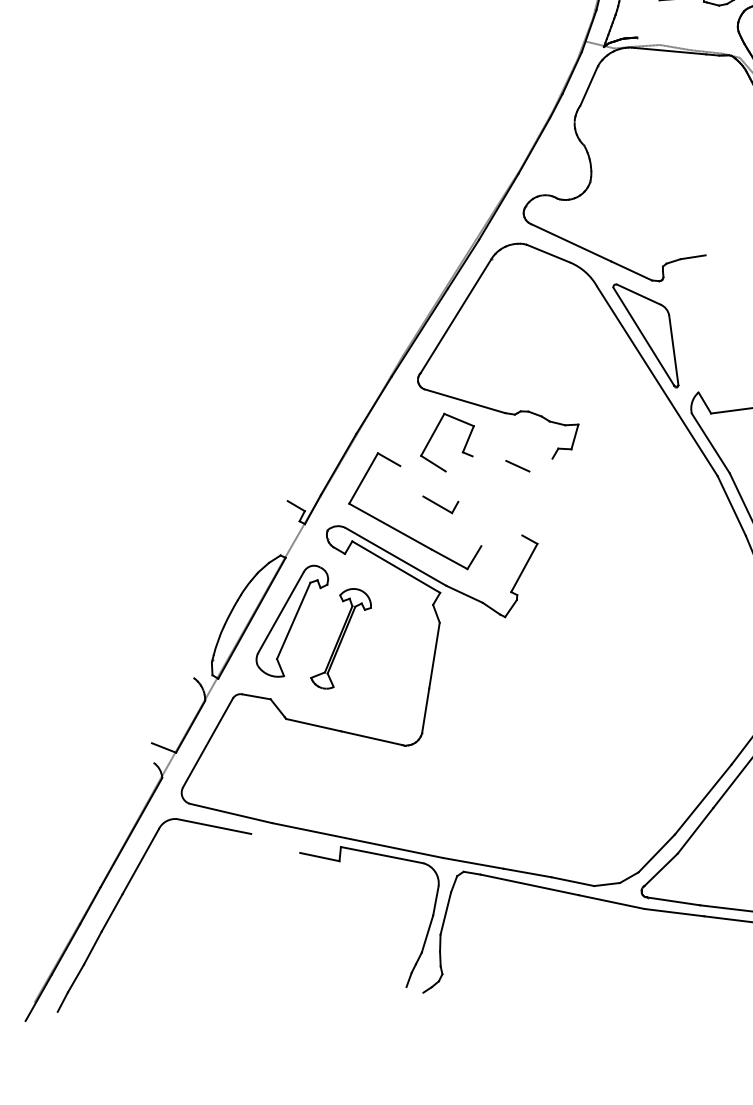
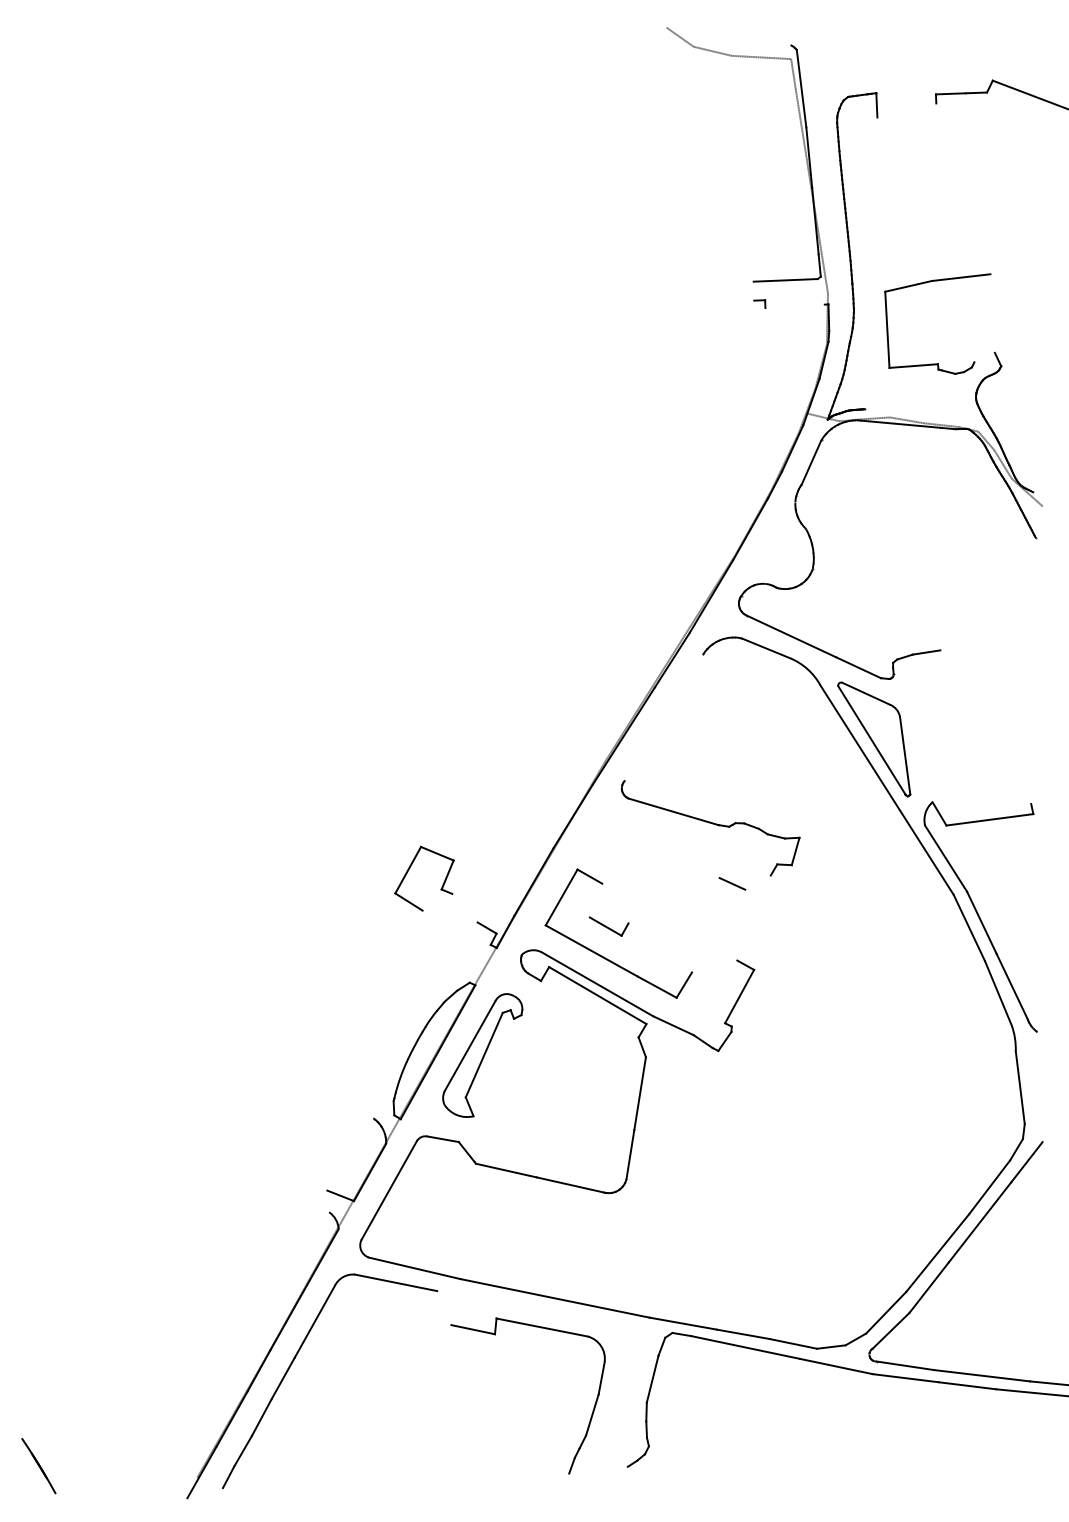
line: (455, 315) -> (663, 717), removed
part: (433, 435) -> (409, 870), moved
part: (440, 504) -> (608, 926), moved
part: (340, 638) -> (536, 1074), removed
part: (426, 932) -> (591, 1413), moved

